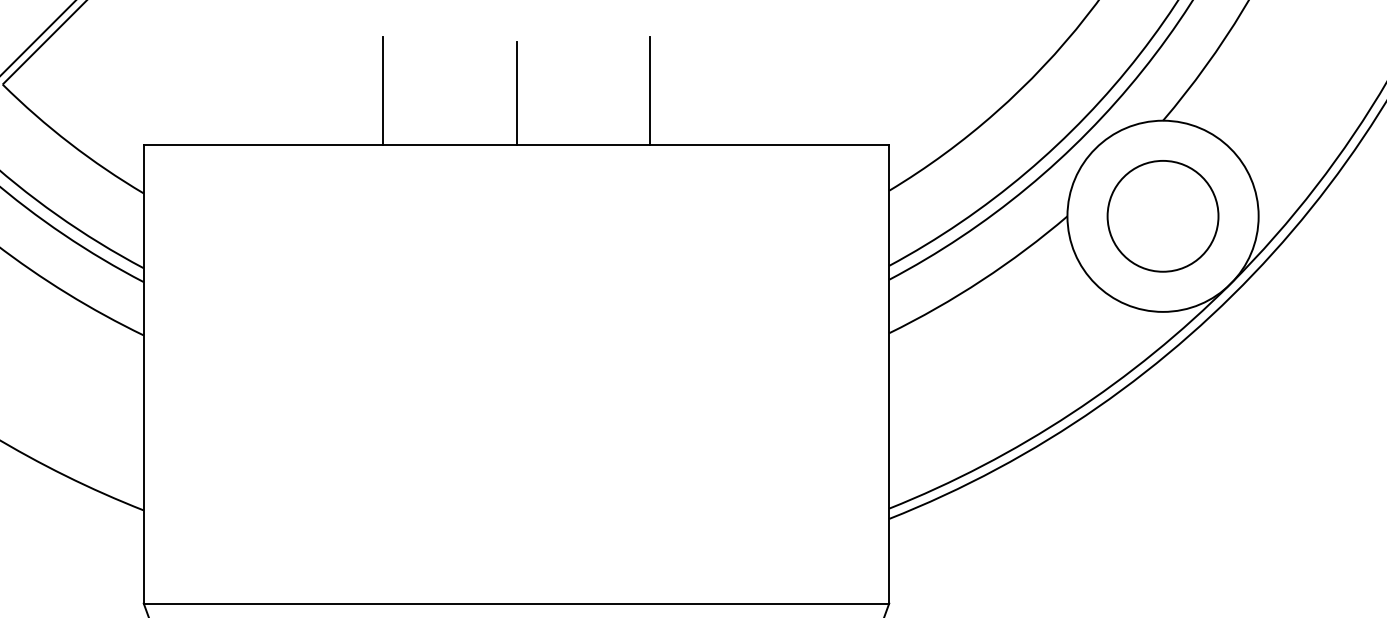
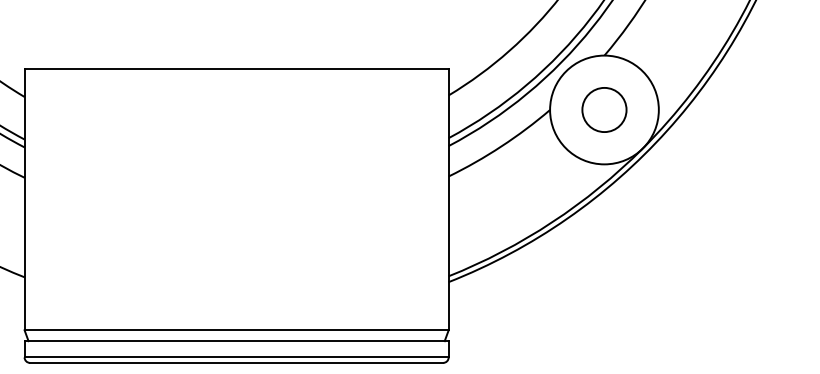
line: (382, 90) -> (160, 38), removed
line: (649, 90) -> (312, 38), removed
line: (516, 94) -> (236, 40), removed
circle: (1163, 215) -> (604, 109), size x0.7

